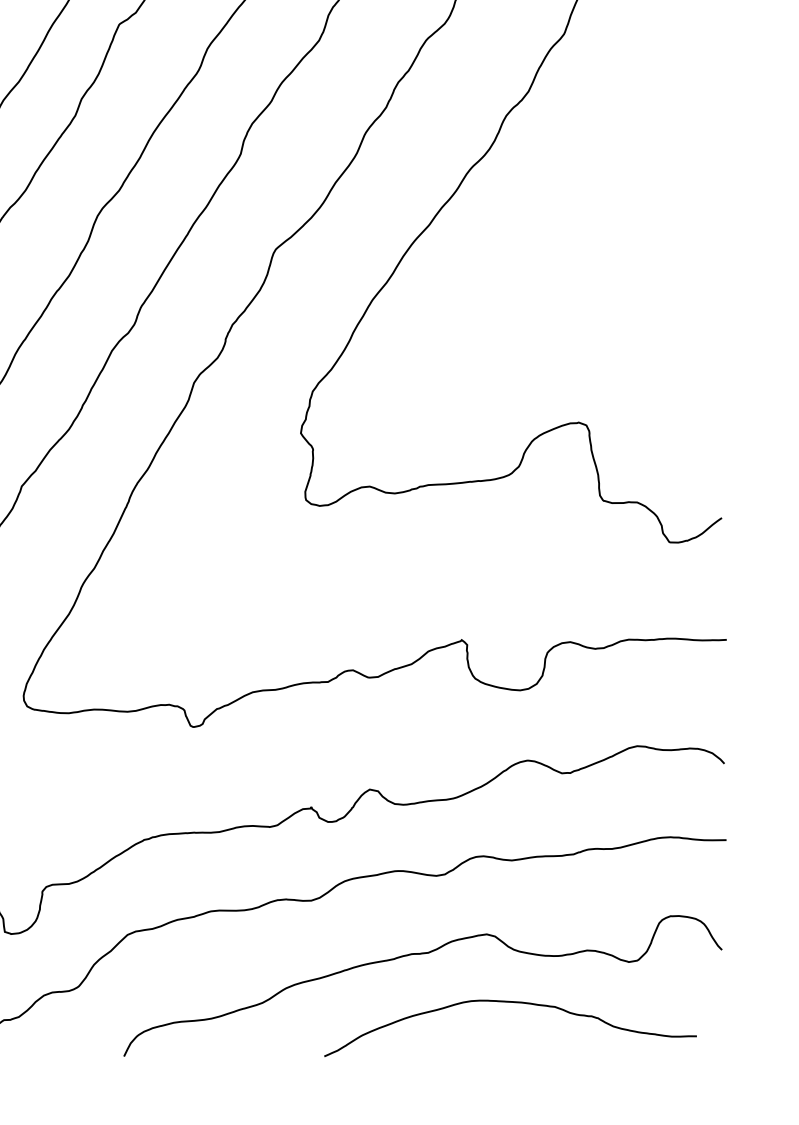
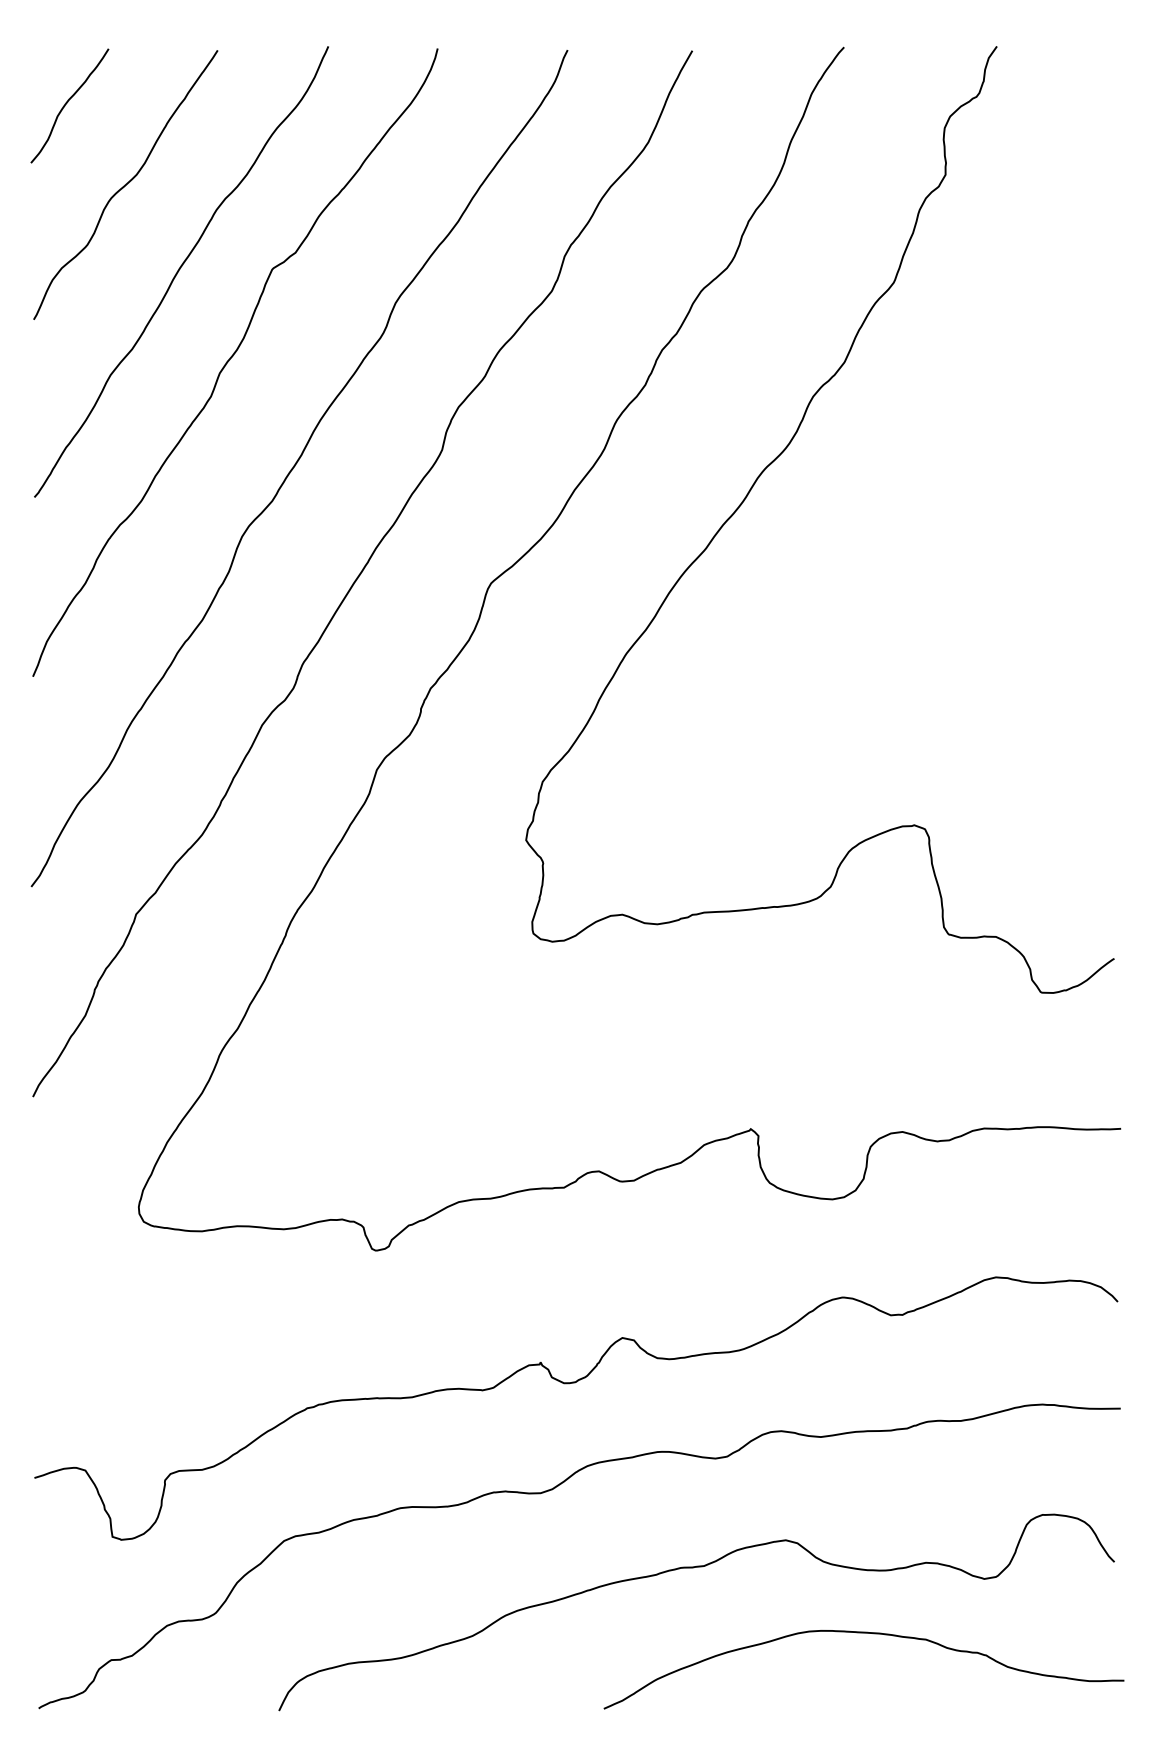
curve: (510, 1002) -> (863, 1633), moved

